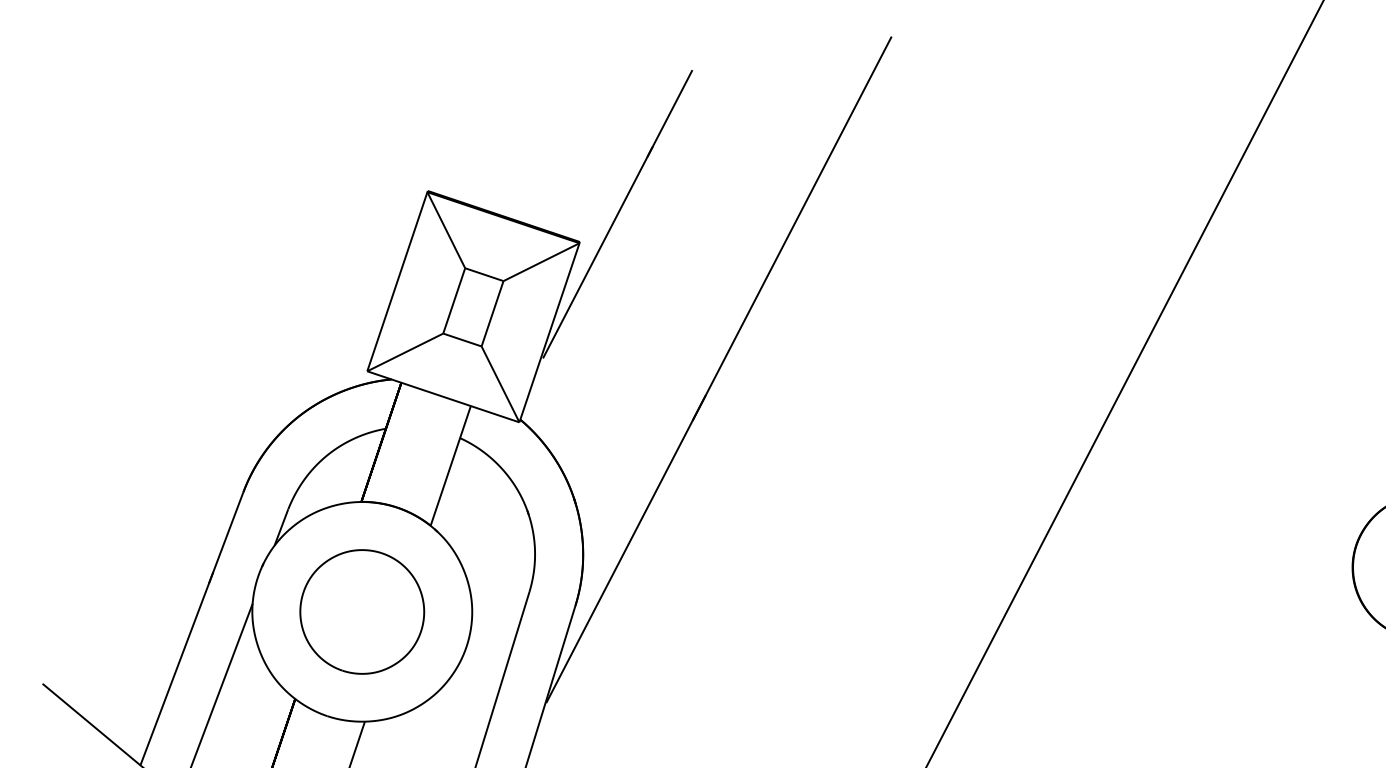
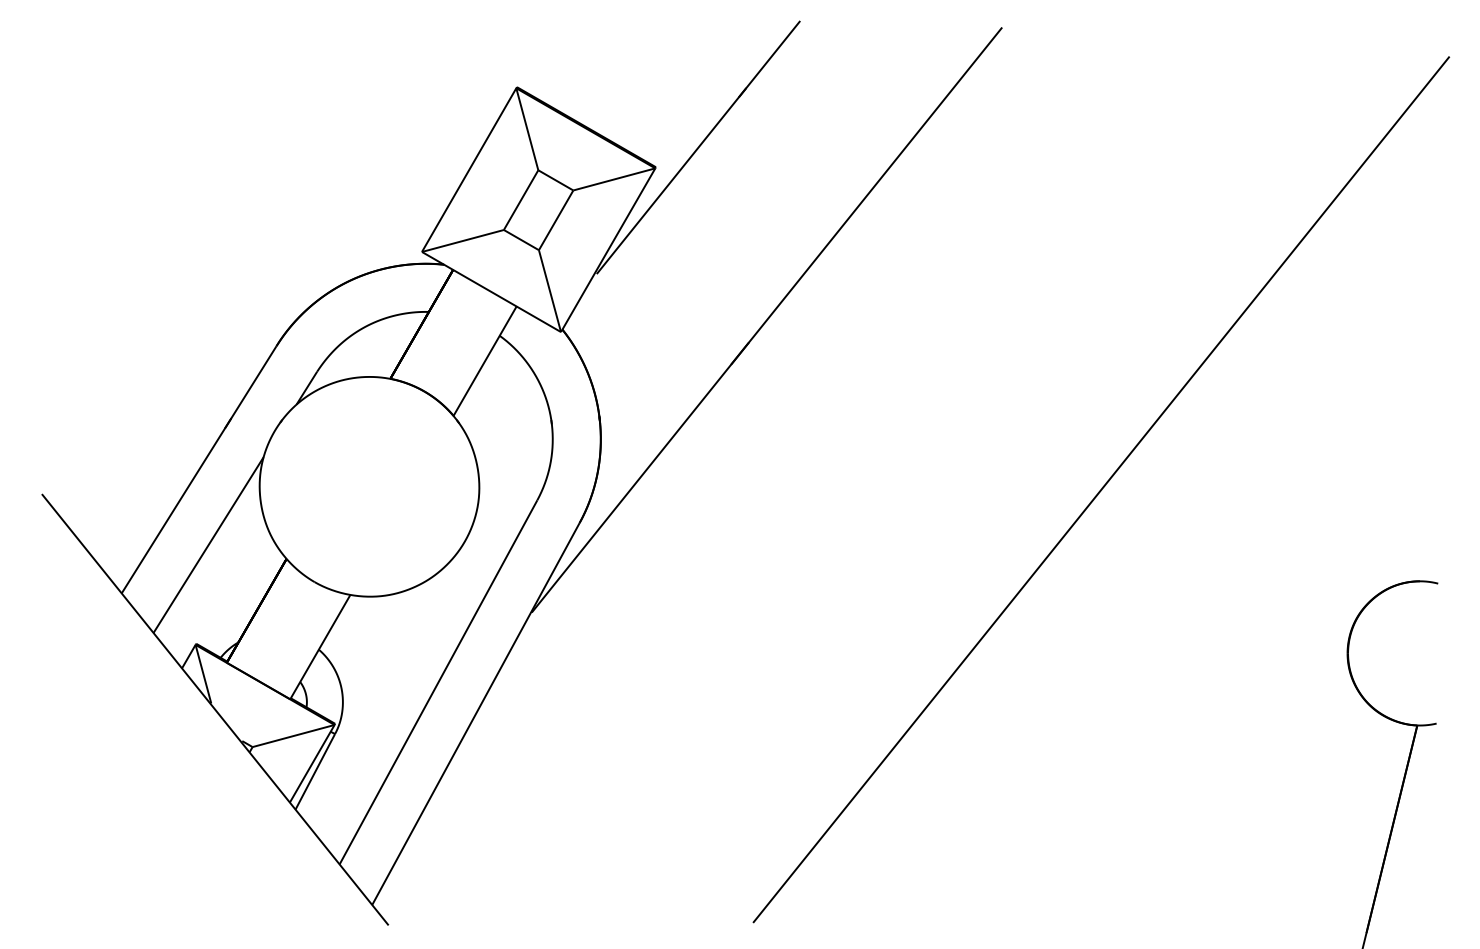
part: (362, 611) -> (369, 486), removed

